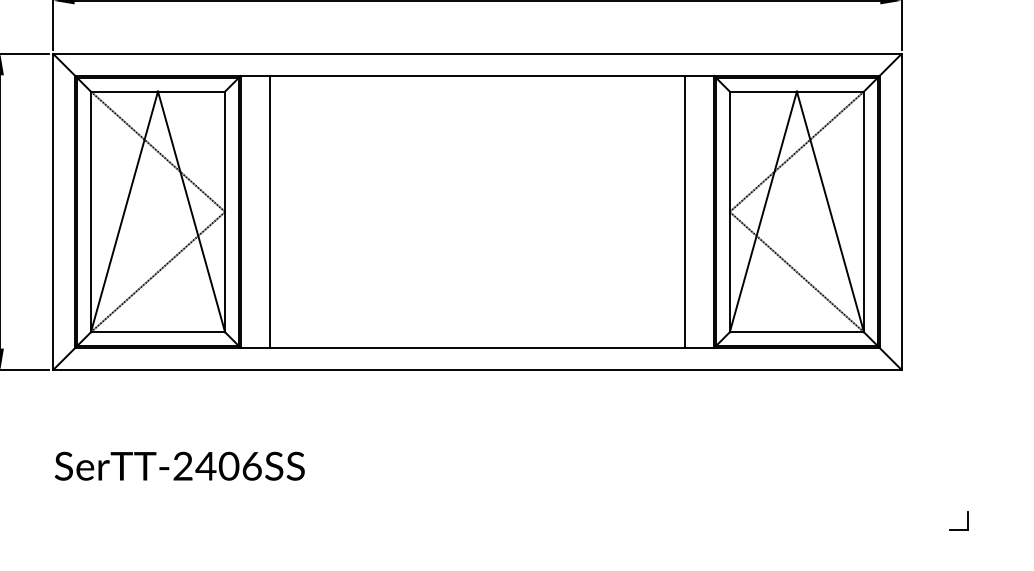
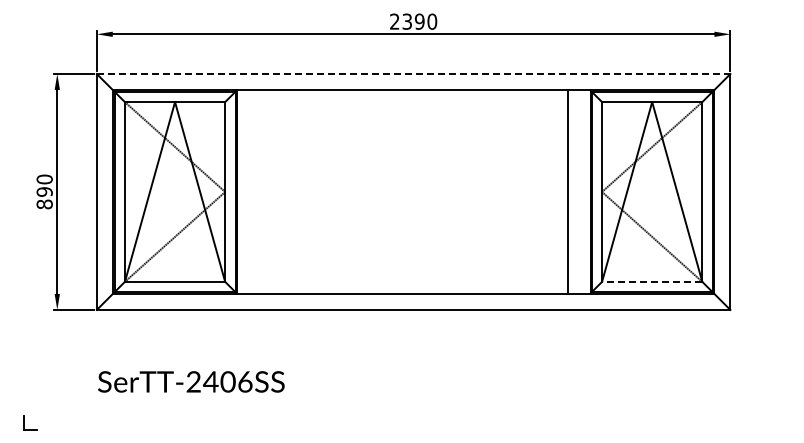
line: (477, 54) -> (413, 74), solid -> dashed
line: (271, 211) -> (259, 191), removed
line: (795, 331) -> (651, 281), solid -> dashed
part: (959, 520) -> (773, 422), removed

